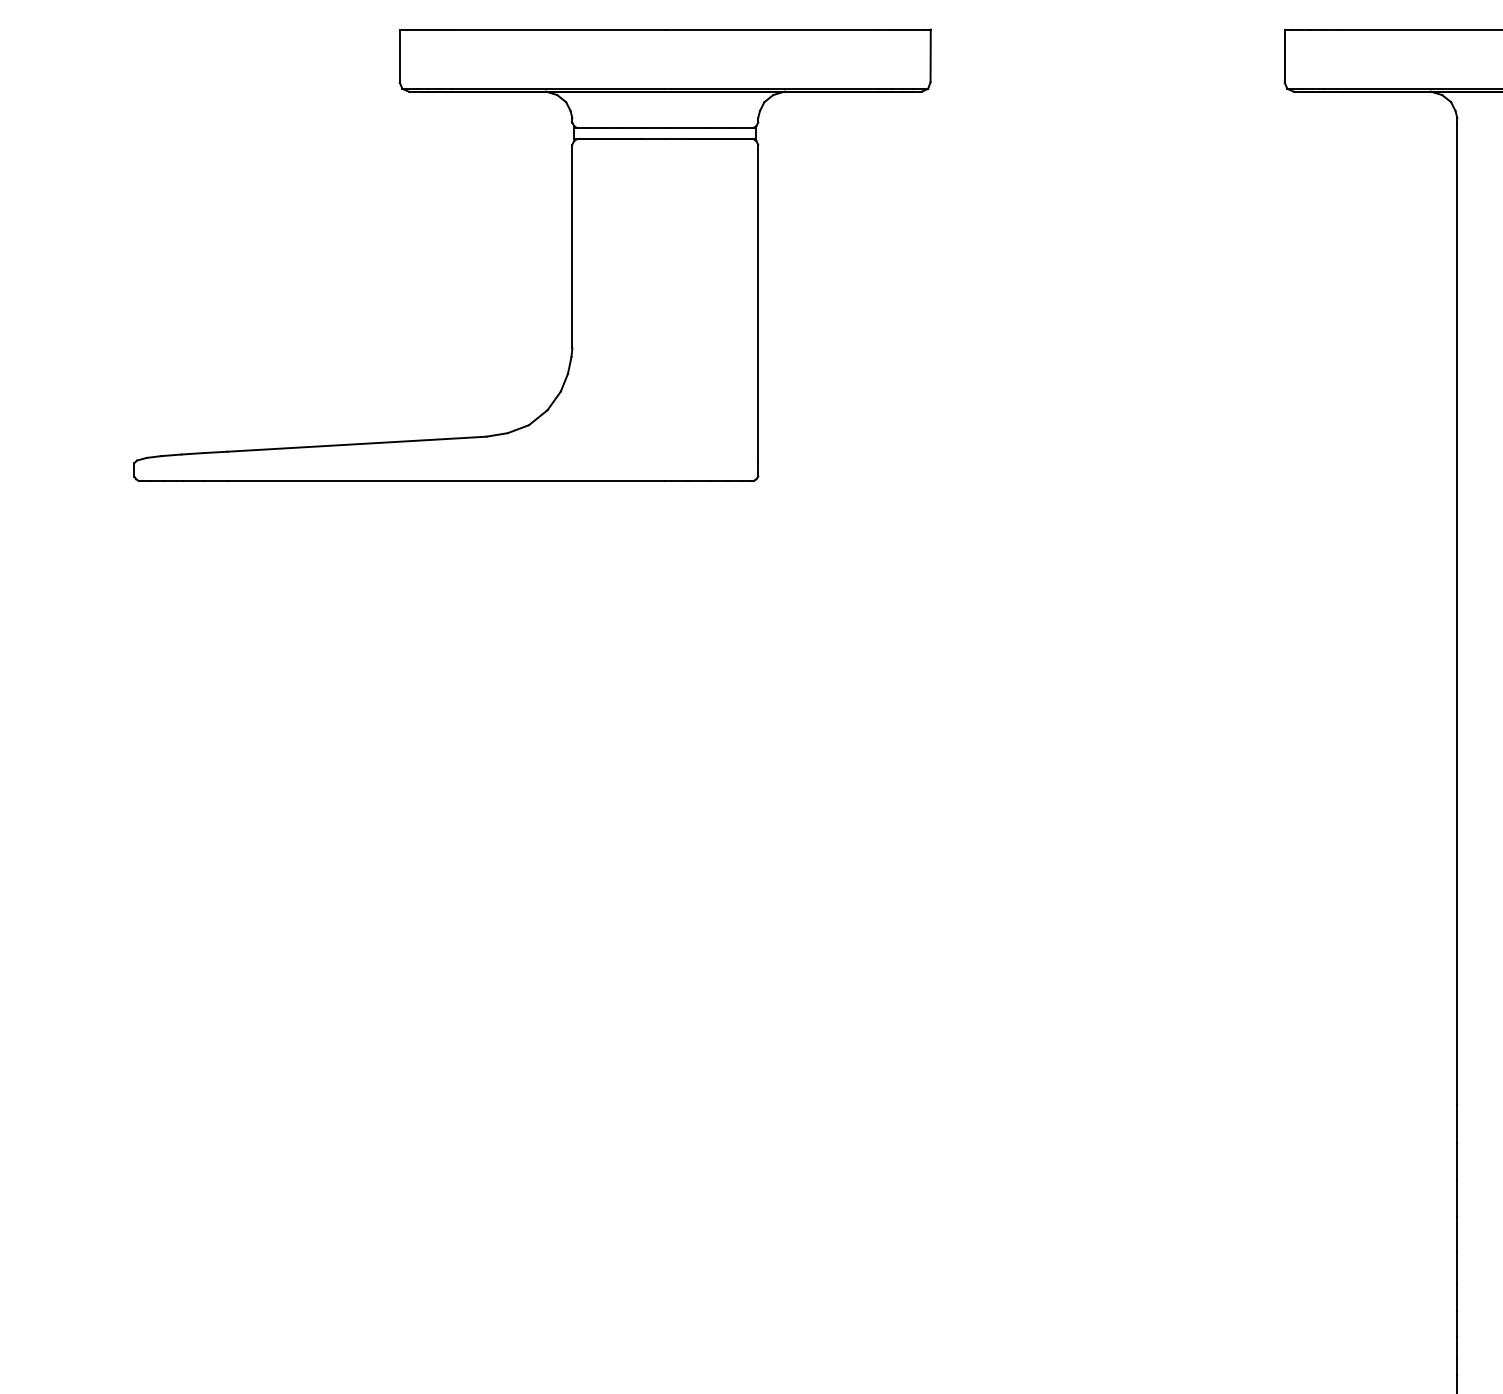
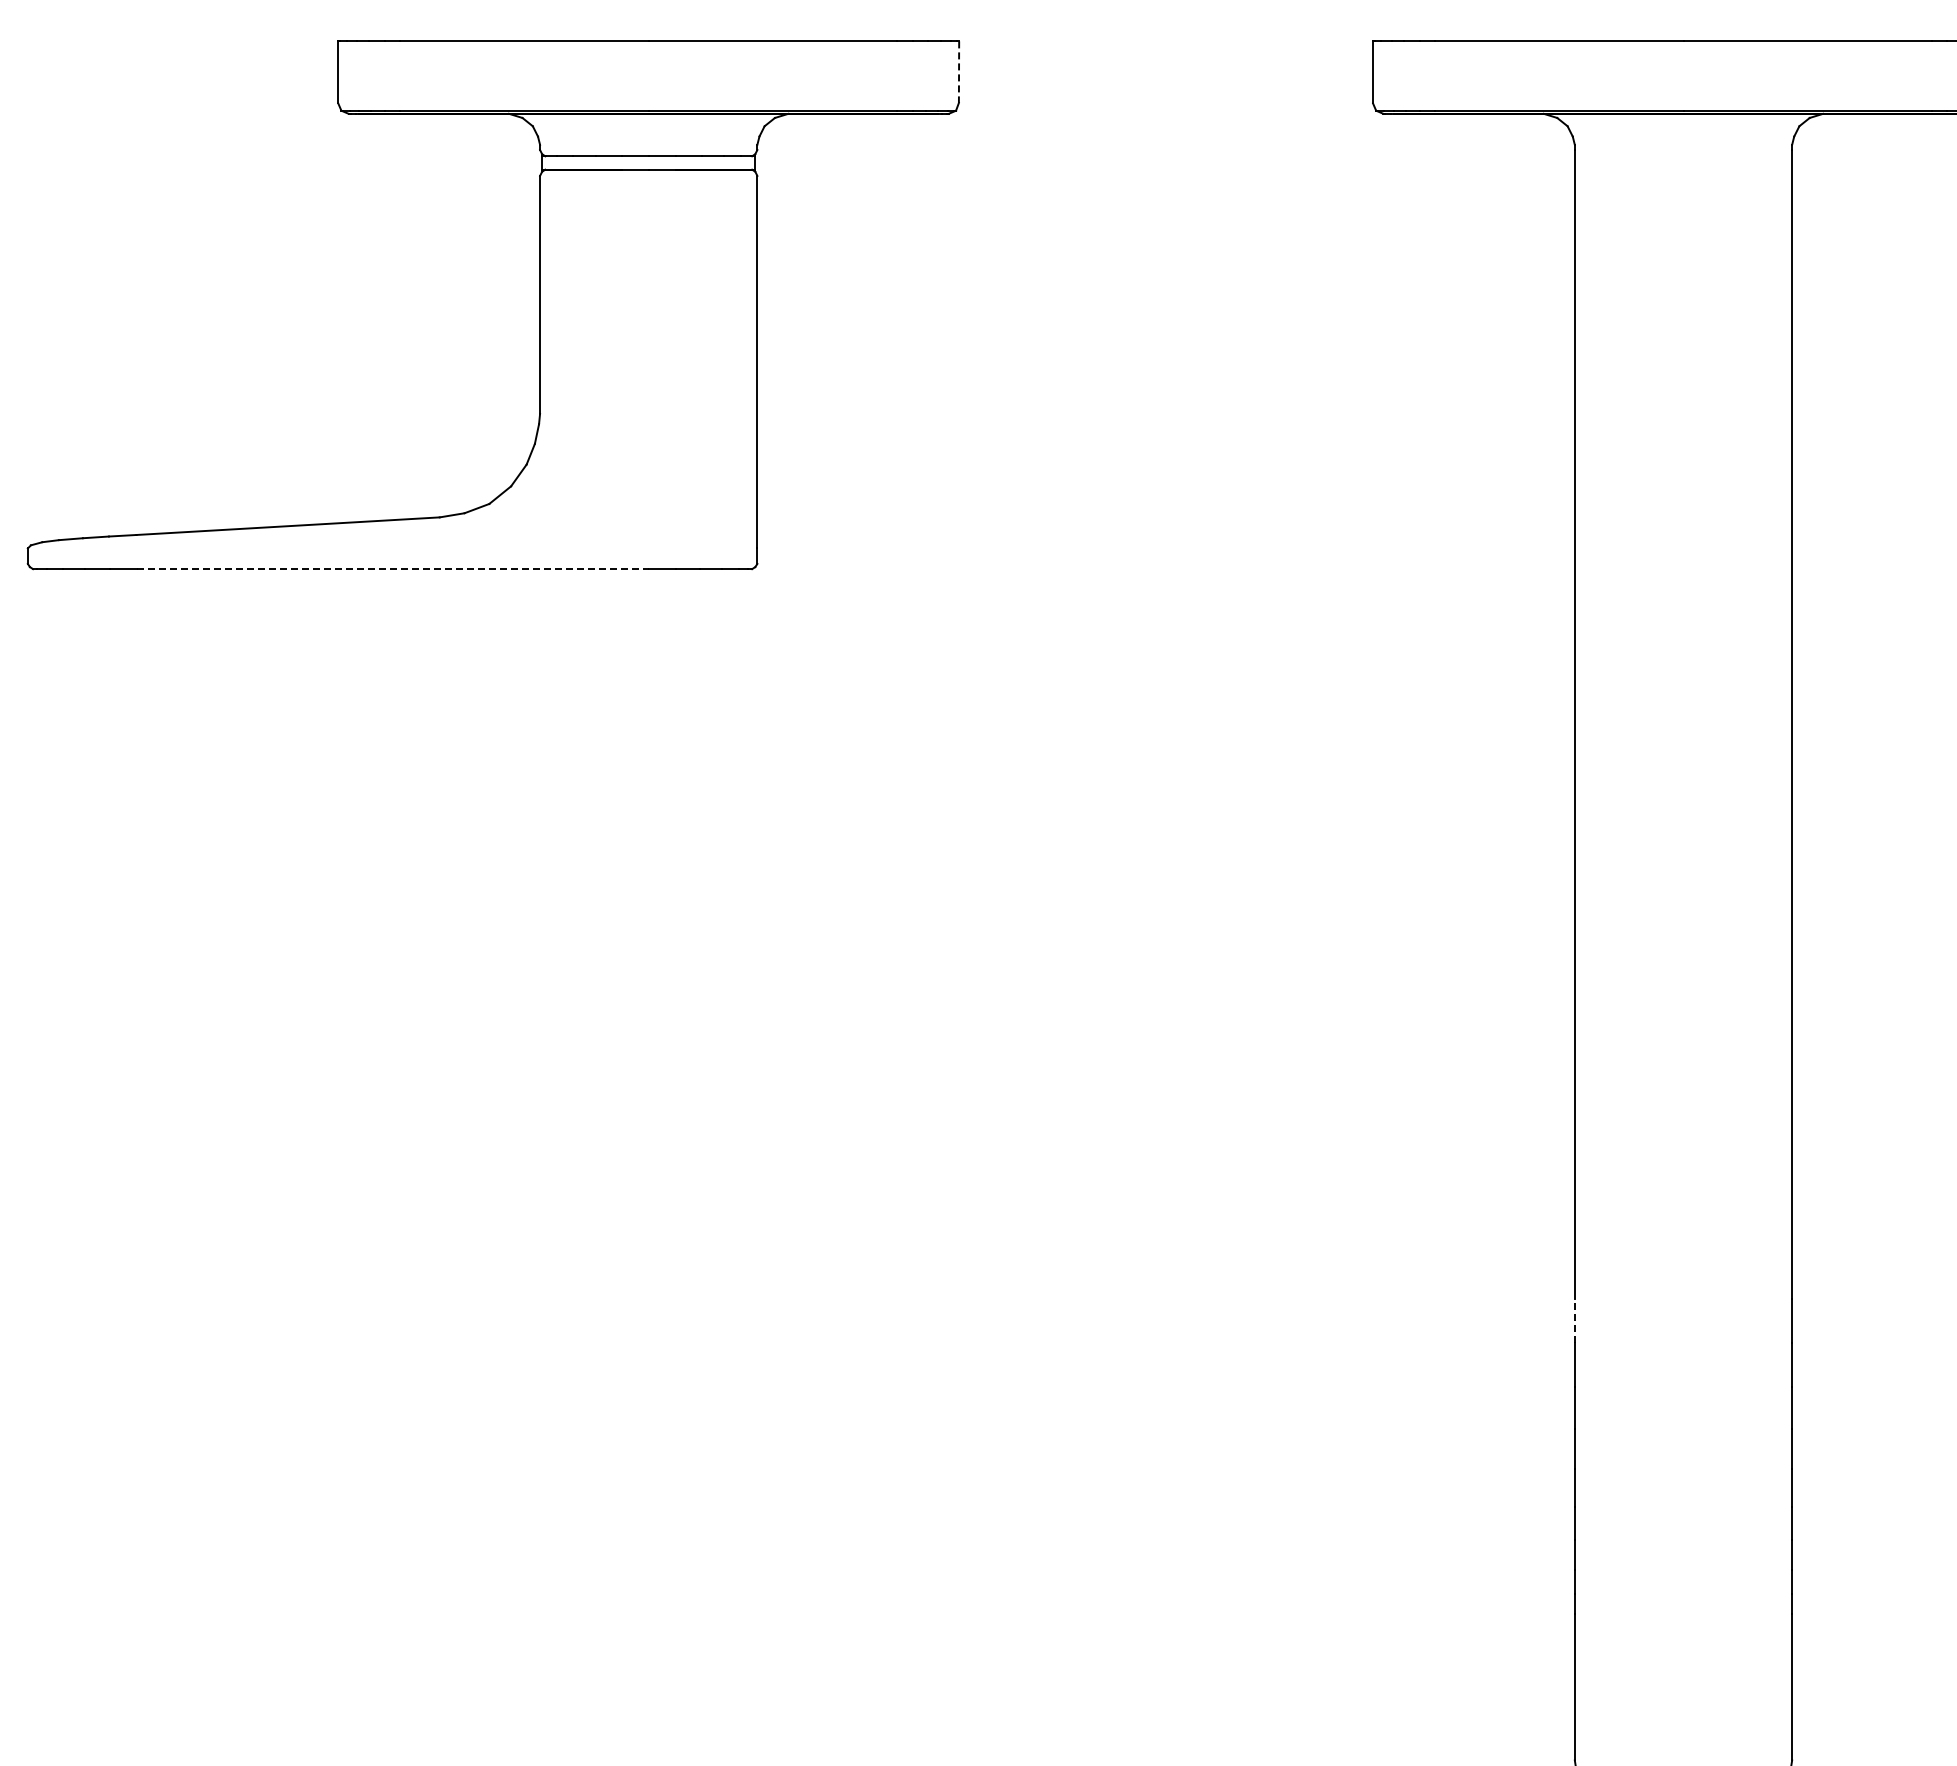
line: (931, 56) -> (959, 72), solid -> dashed
line: (447, 481) -> (393, 569), solid -> dashed
line: (1457, 1123) -> (1574, 1320), solid -> dashed

